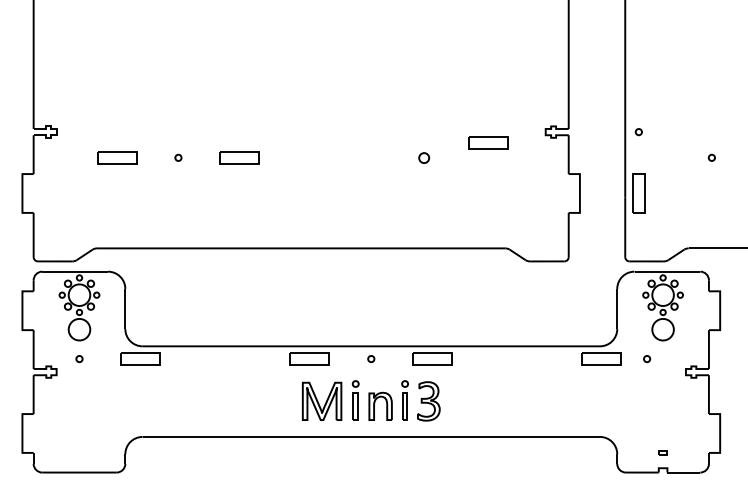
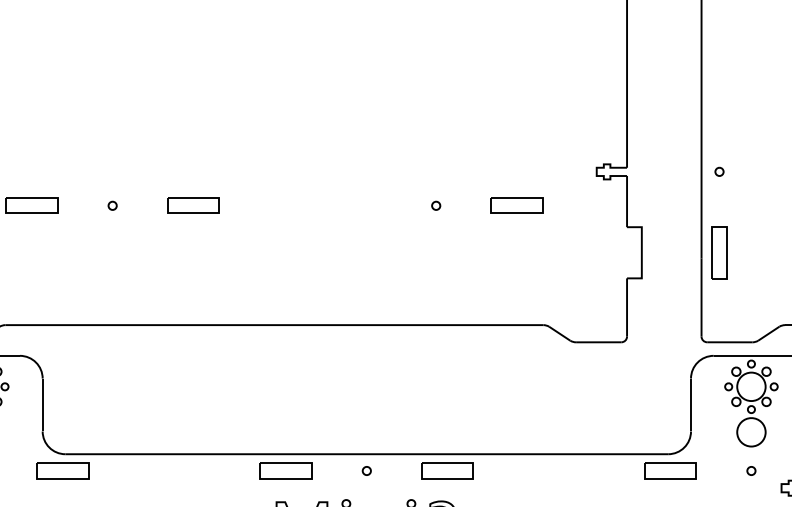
part: (488, 142) -> (517, 205), moved
part: (423, 157) -> (435, 205), size x0.62
part: (647, 359) -> (751, 471), moved

